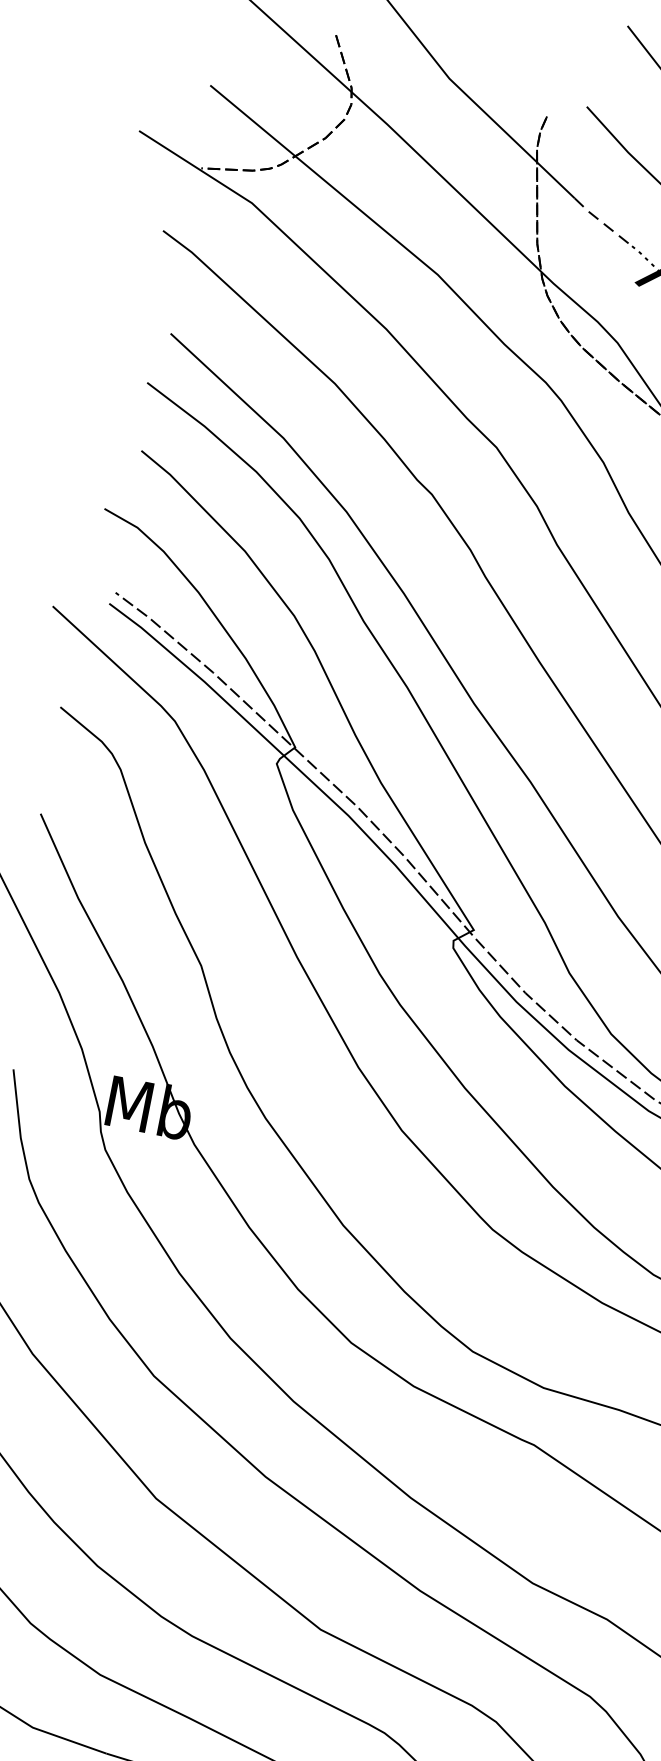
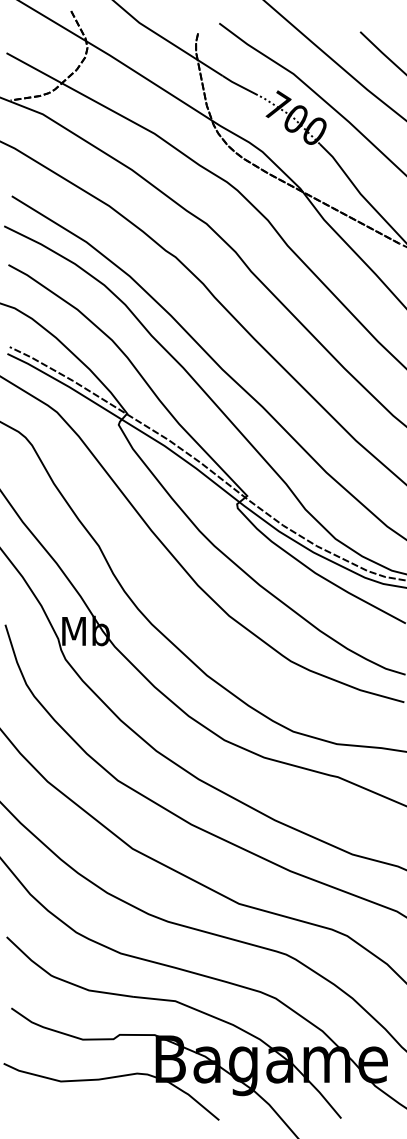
line: (600, 220) -> (239, 85), dashed -> solid

